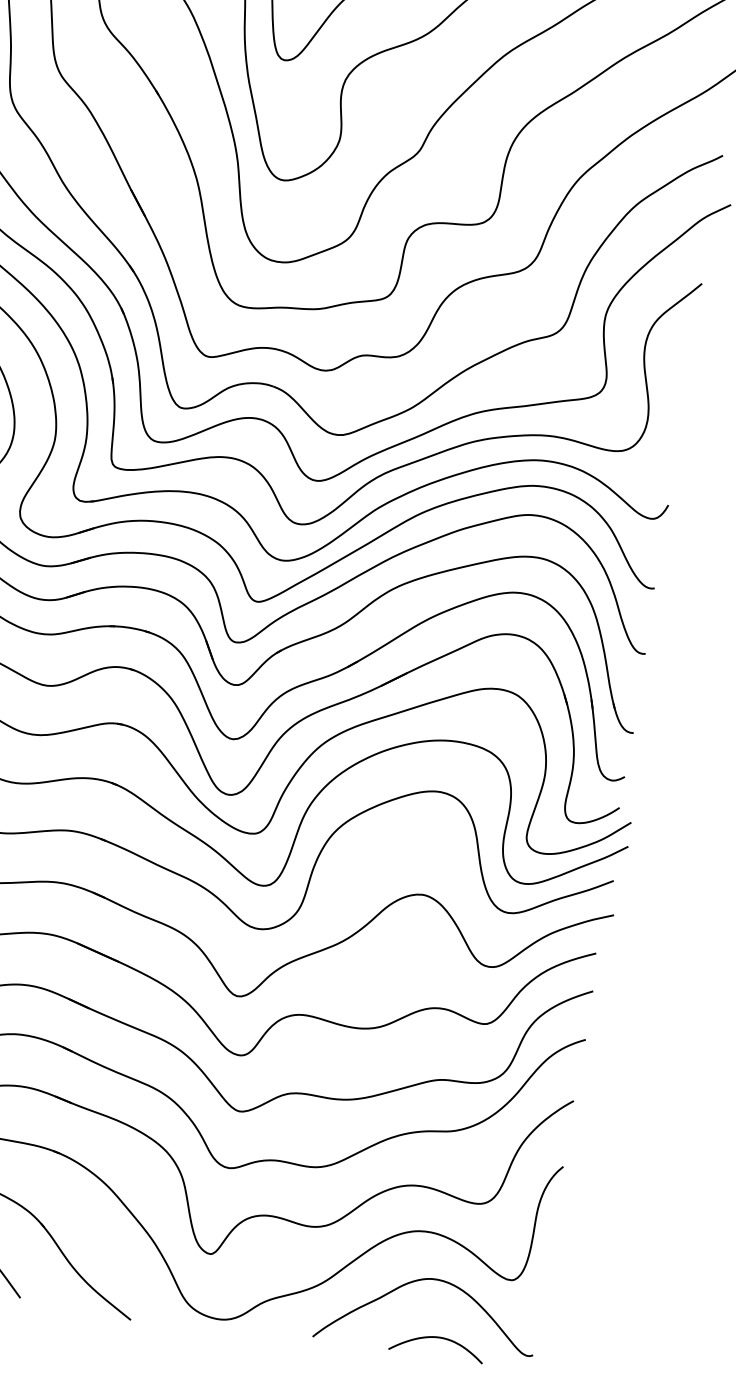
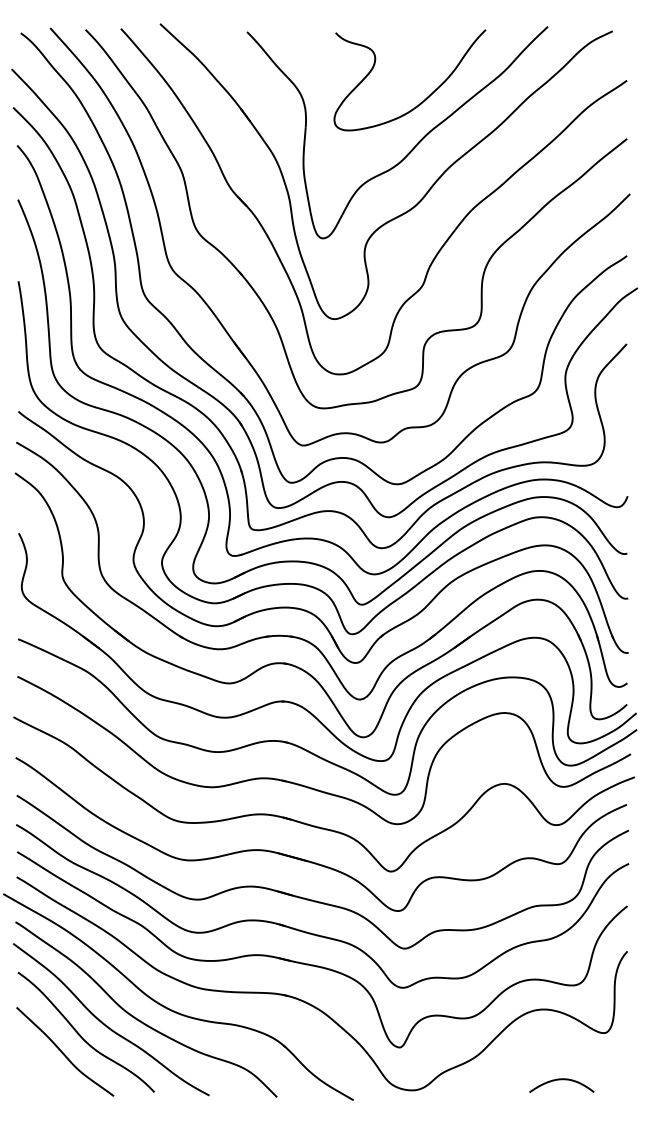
curve: (421, 1281) -> (544, 1043), removed

